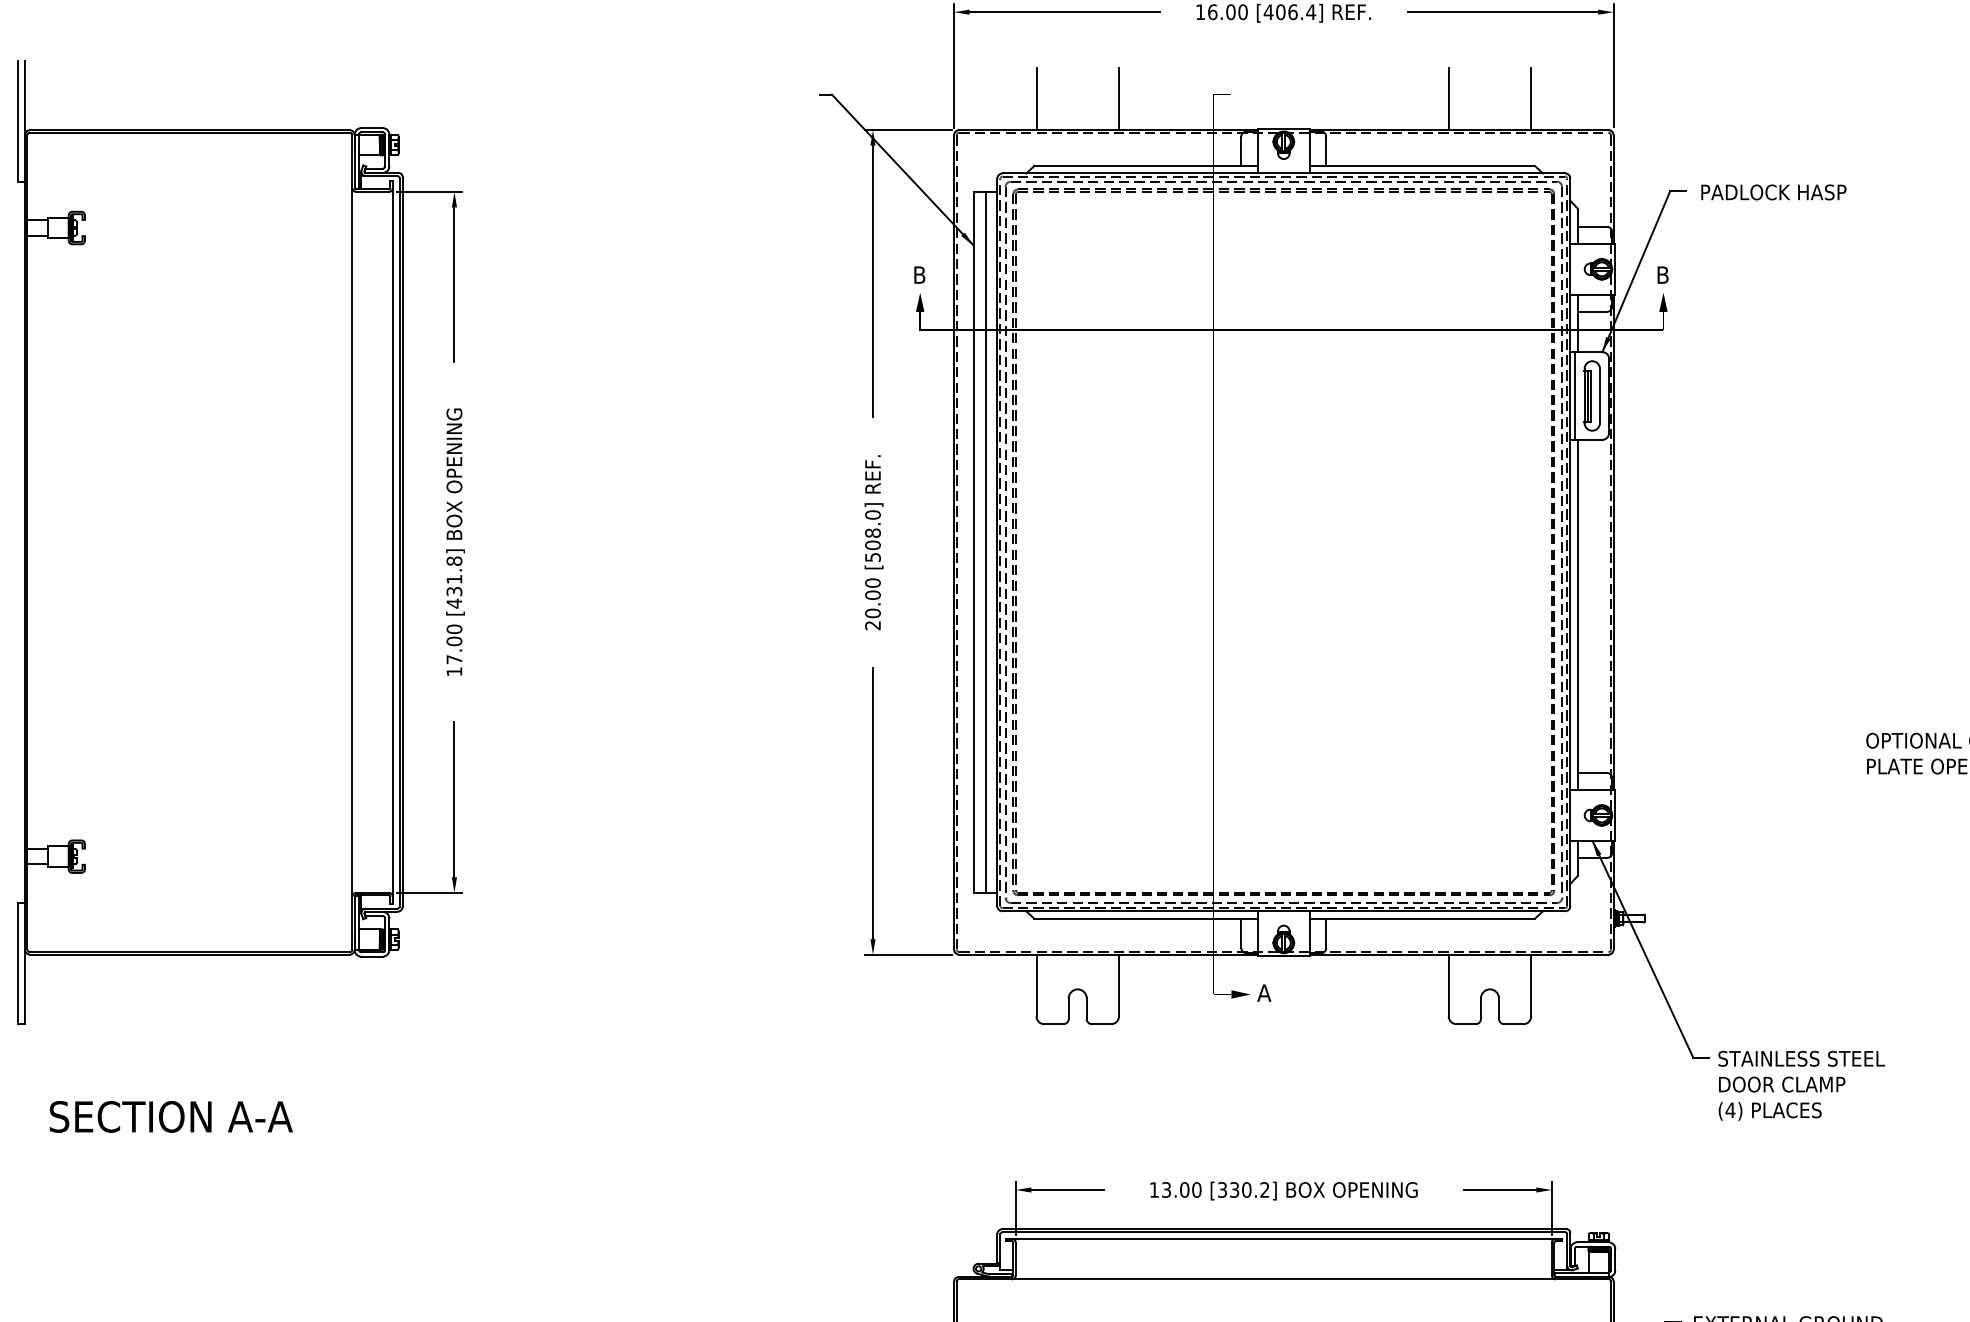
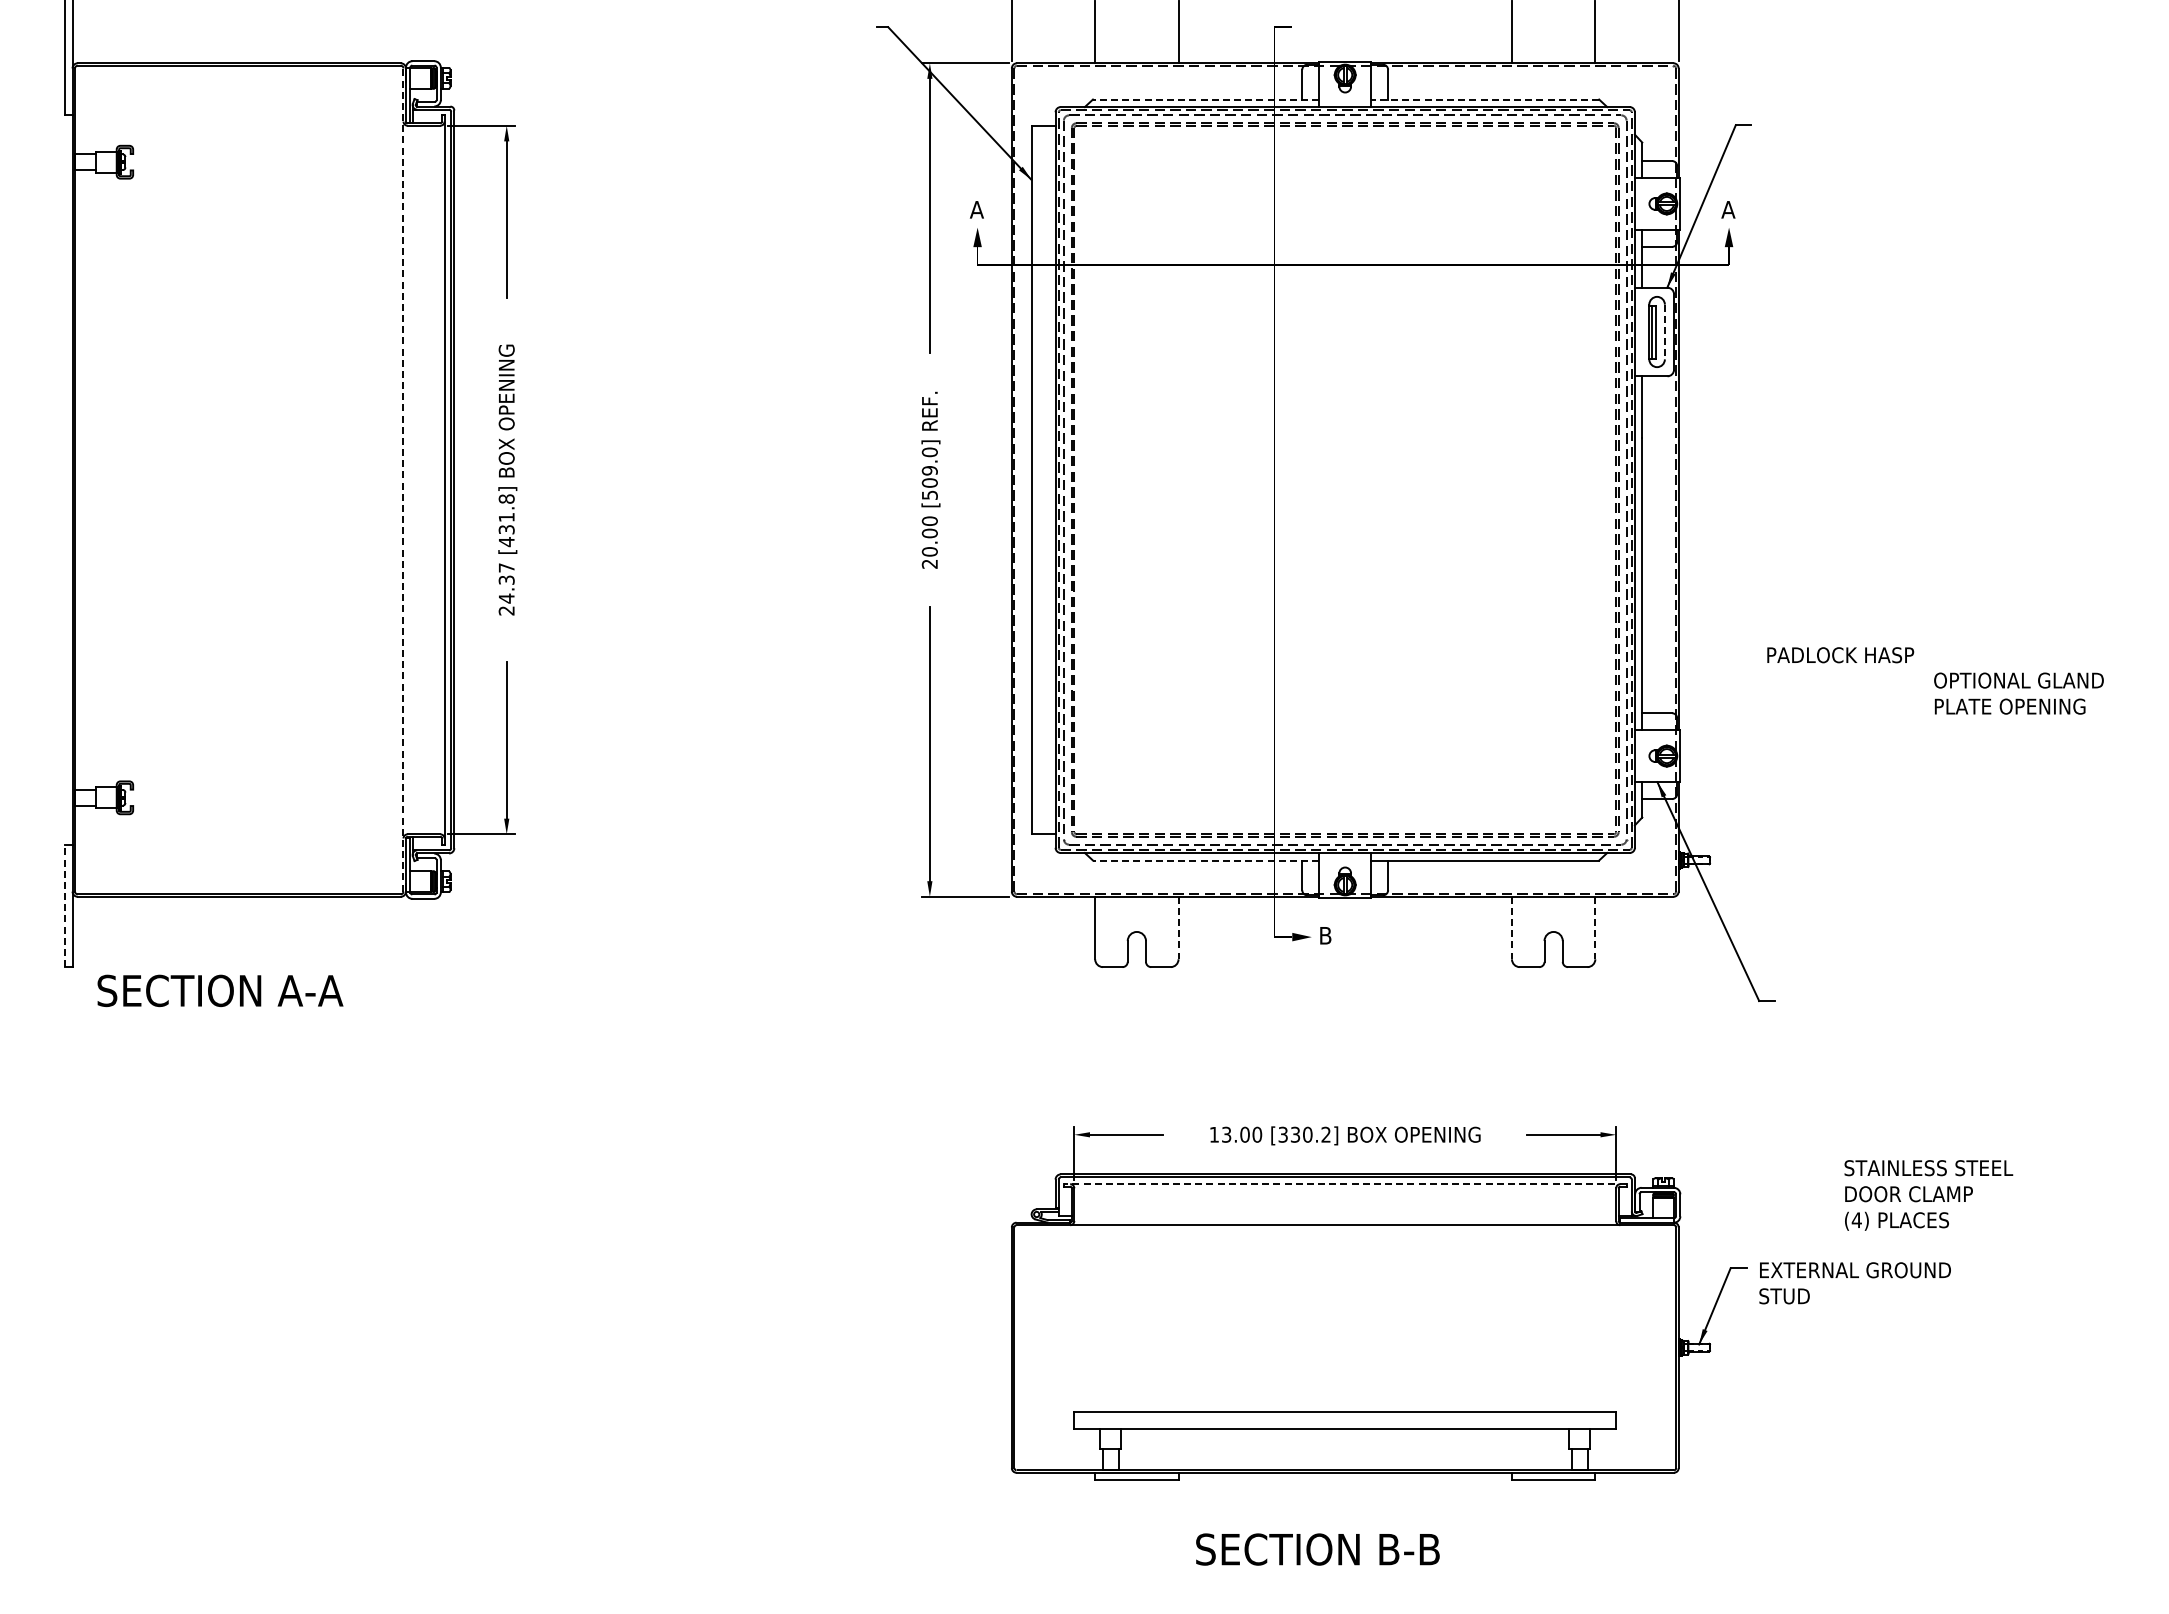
line: (1145, 165) -> (1205, 99), solid -> dashed
line: (1422, 165) -> (1485, 99), solid -> dashed
text: (1773, 192) -> (1840, 655), moved
text: (919, 274) -> (976, 209), B -> A
text: (1662, 274) -> (1728, 209), B -> A
line: (1574, 395) -> (1639, 331), removed
line: (1599, 396) -> (1664, 332), solid -> dashed
text: (872, 532) -> (929, 470), [508.0] -> [509.0]
line: (352, 541) -> (403, 479), solid -> dashed
line: (986, 541) -> (1044, 479), removed
text: (454, 650) -> (506, 589), 17.00 -> 24.37
line: (1145, 918) -> (1205, 860), solid -> dashed
line: (18, 963) -> (65, 905), solid -> dashed
line: (1118, 985) -> (1178, 928), solid -> dashed
line: (1448, 985) -> (1511, 928), solid -> dashed
line: (1531, 985) -> (1595, 928), solid -> dashed
text: (1264, 992) -> (1325, 935), A -> B
text: (1801, 1085) -> (1928, 1195), moved
text: (171, 1116) -> (220, 990), moved
line: (1283, 1239) -> (1344, 1184), solid -> dashed

